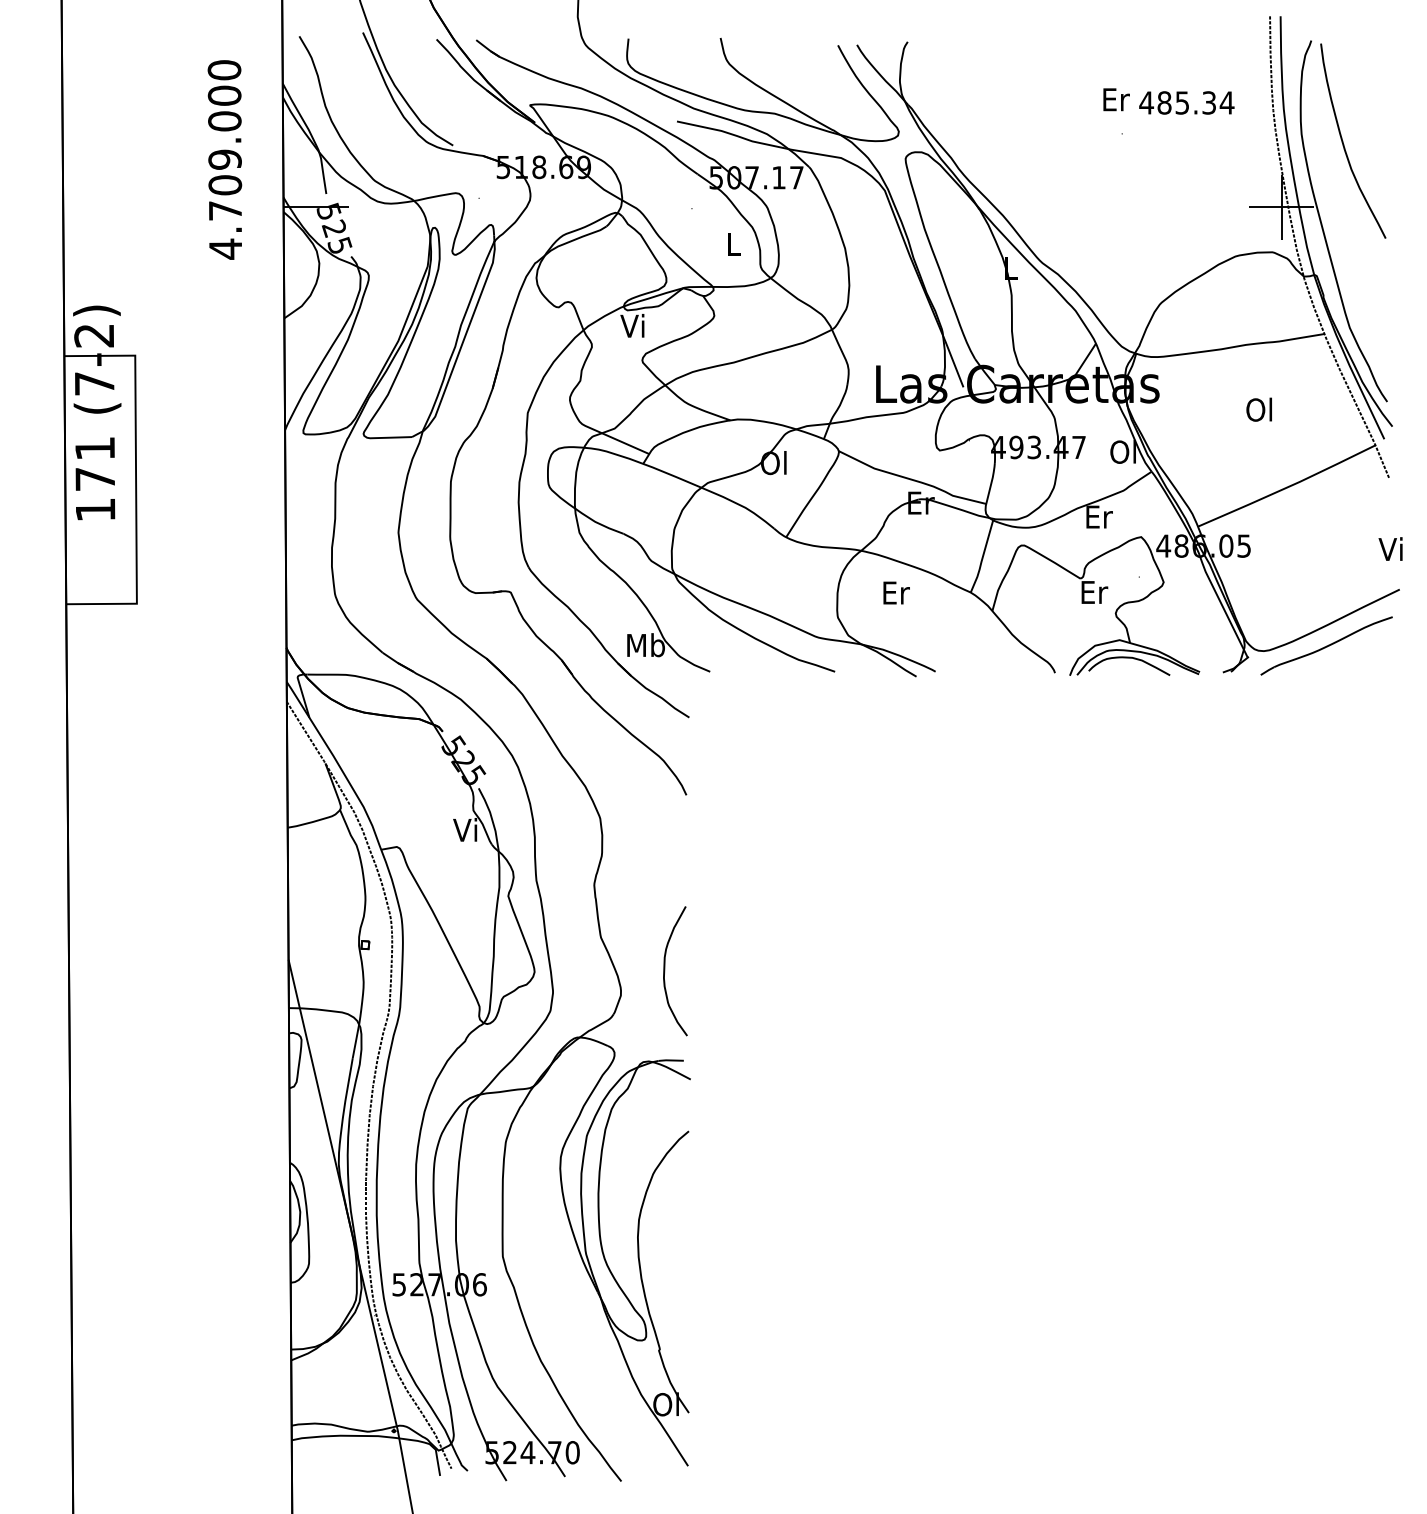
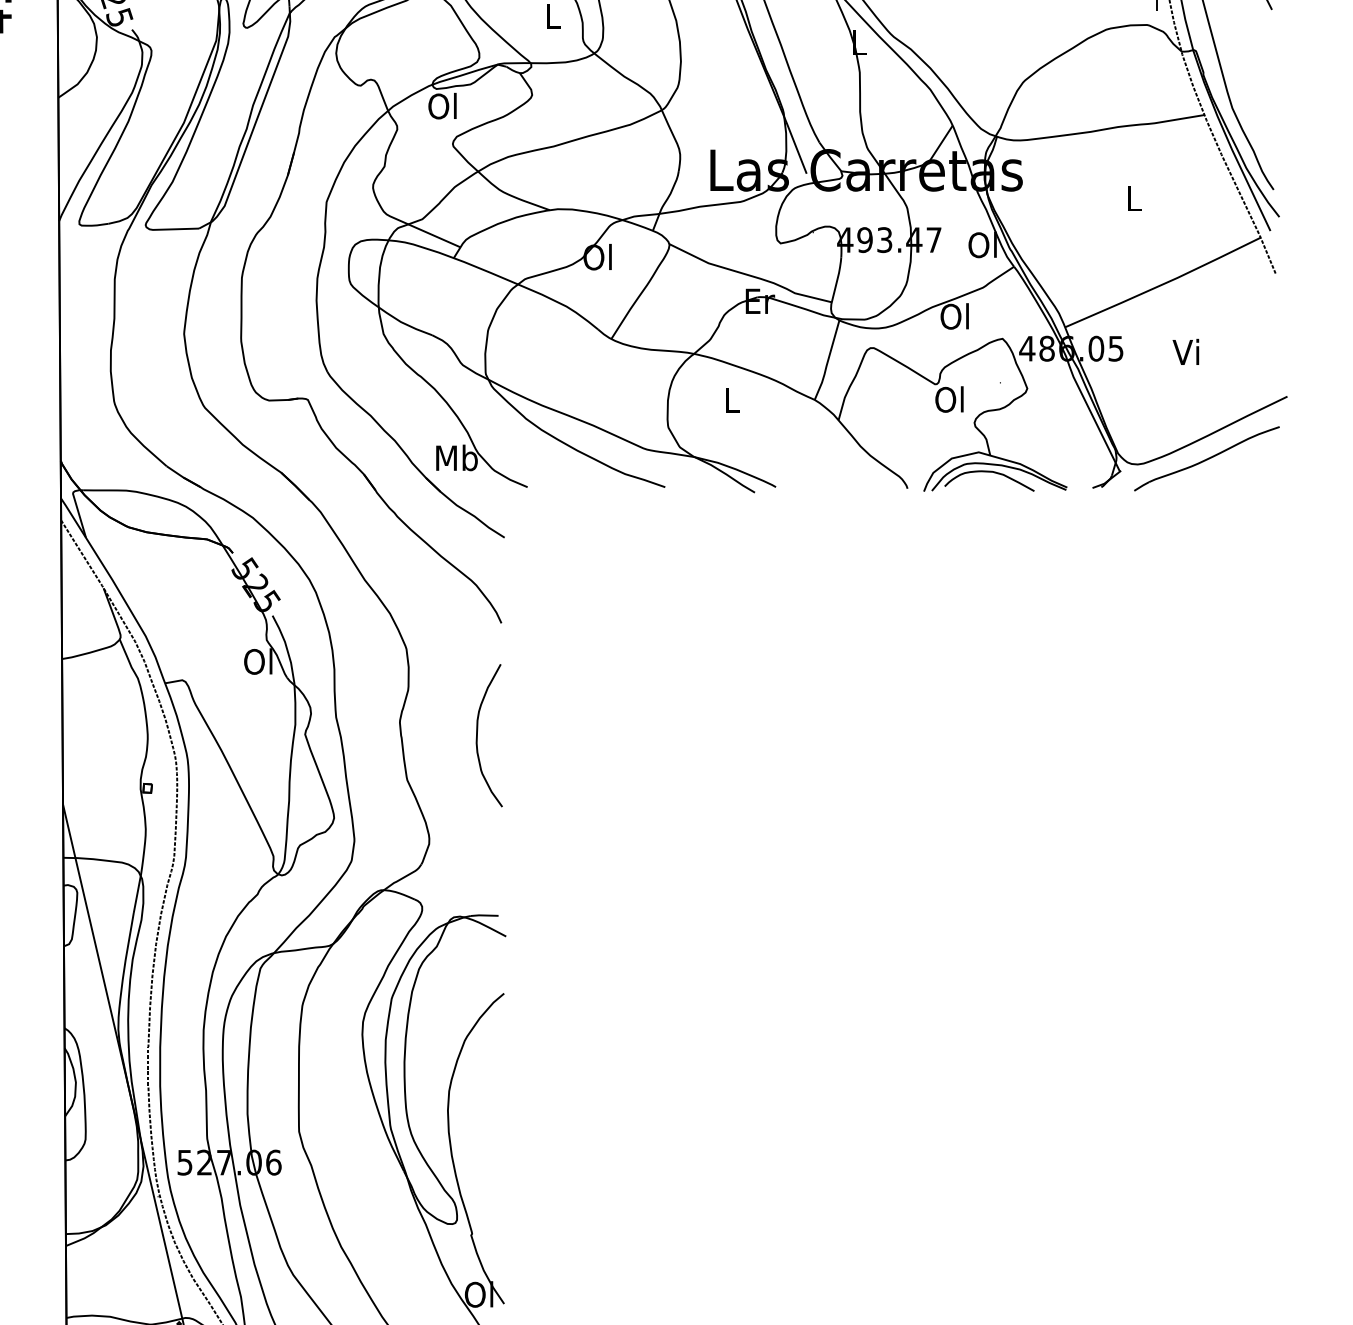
text: (632, 325) -> (442, 105), Vi -> Ol
text: (1258, 409) -> (1131, 198), Ol -> L
text: (1098, 516) -> (955, 316), Er -> Ol
text: (1390, 548) -> (1185, 351), moved
text: (896, 592) -> (732, 399), Er -> L
text: (1094, 592) -> (951, 399), Er -> Ol
text: (465, 830) -> (257, 662), Vi -> Ol
curve: (665, 971) -> (478, 735), moved

